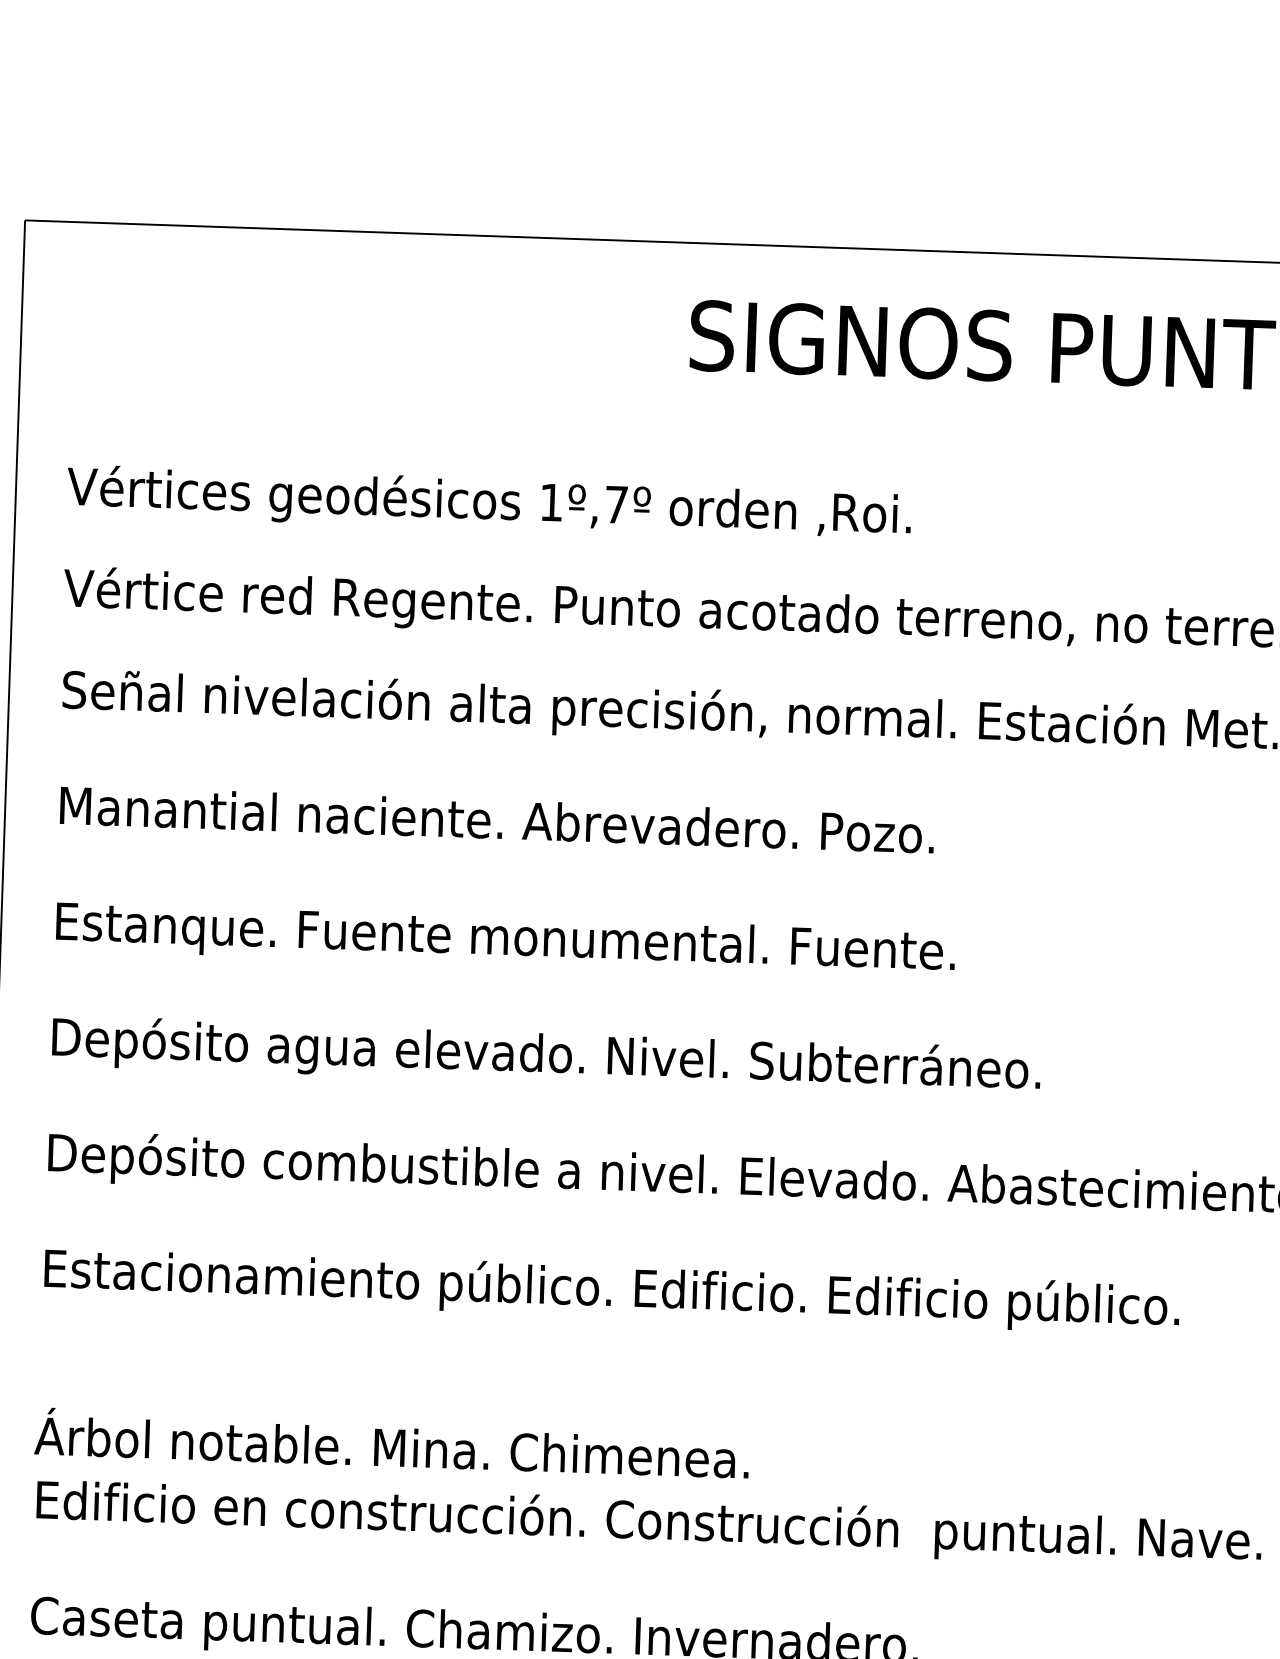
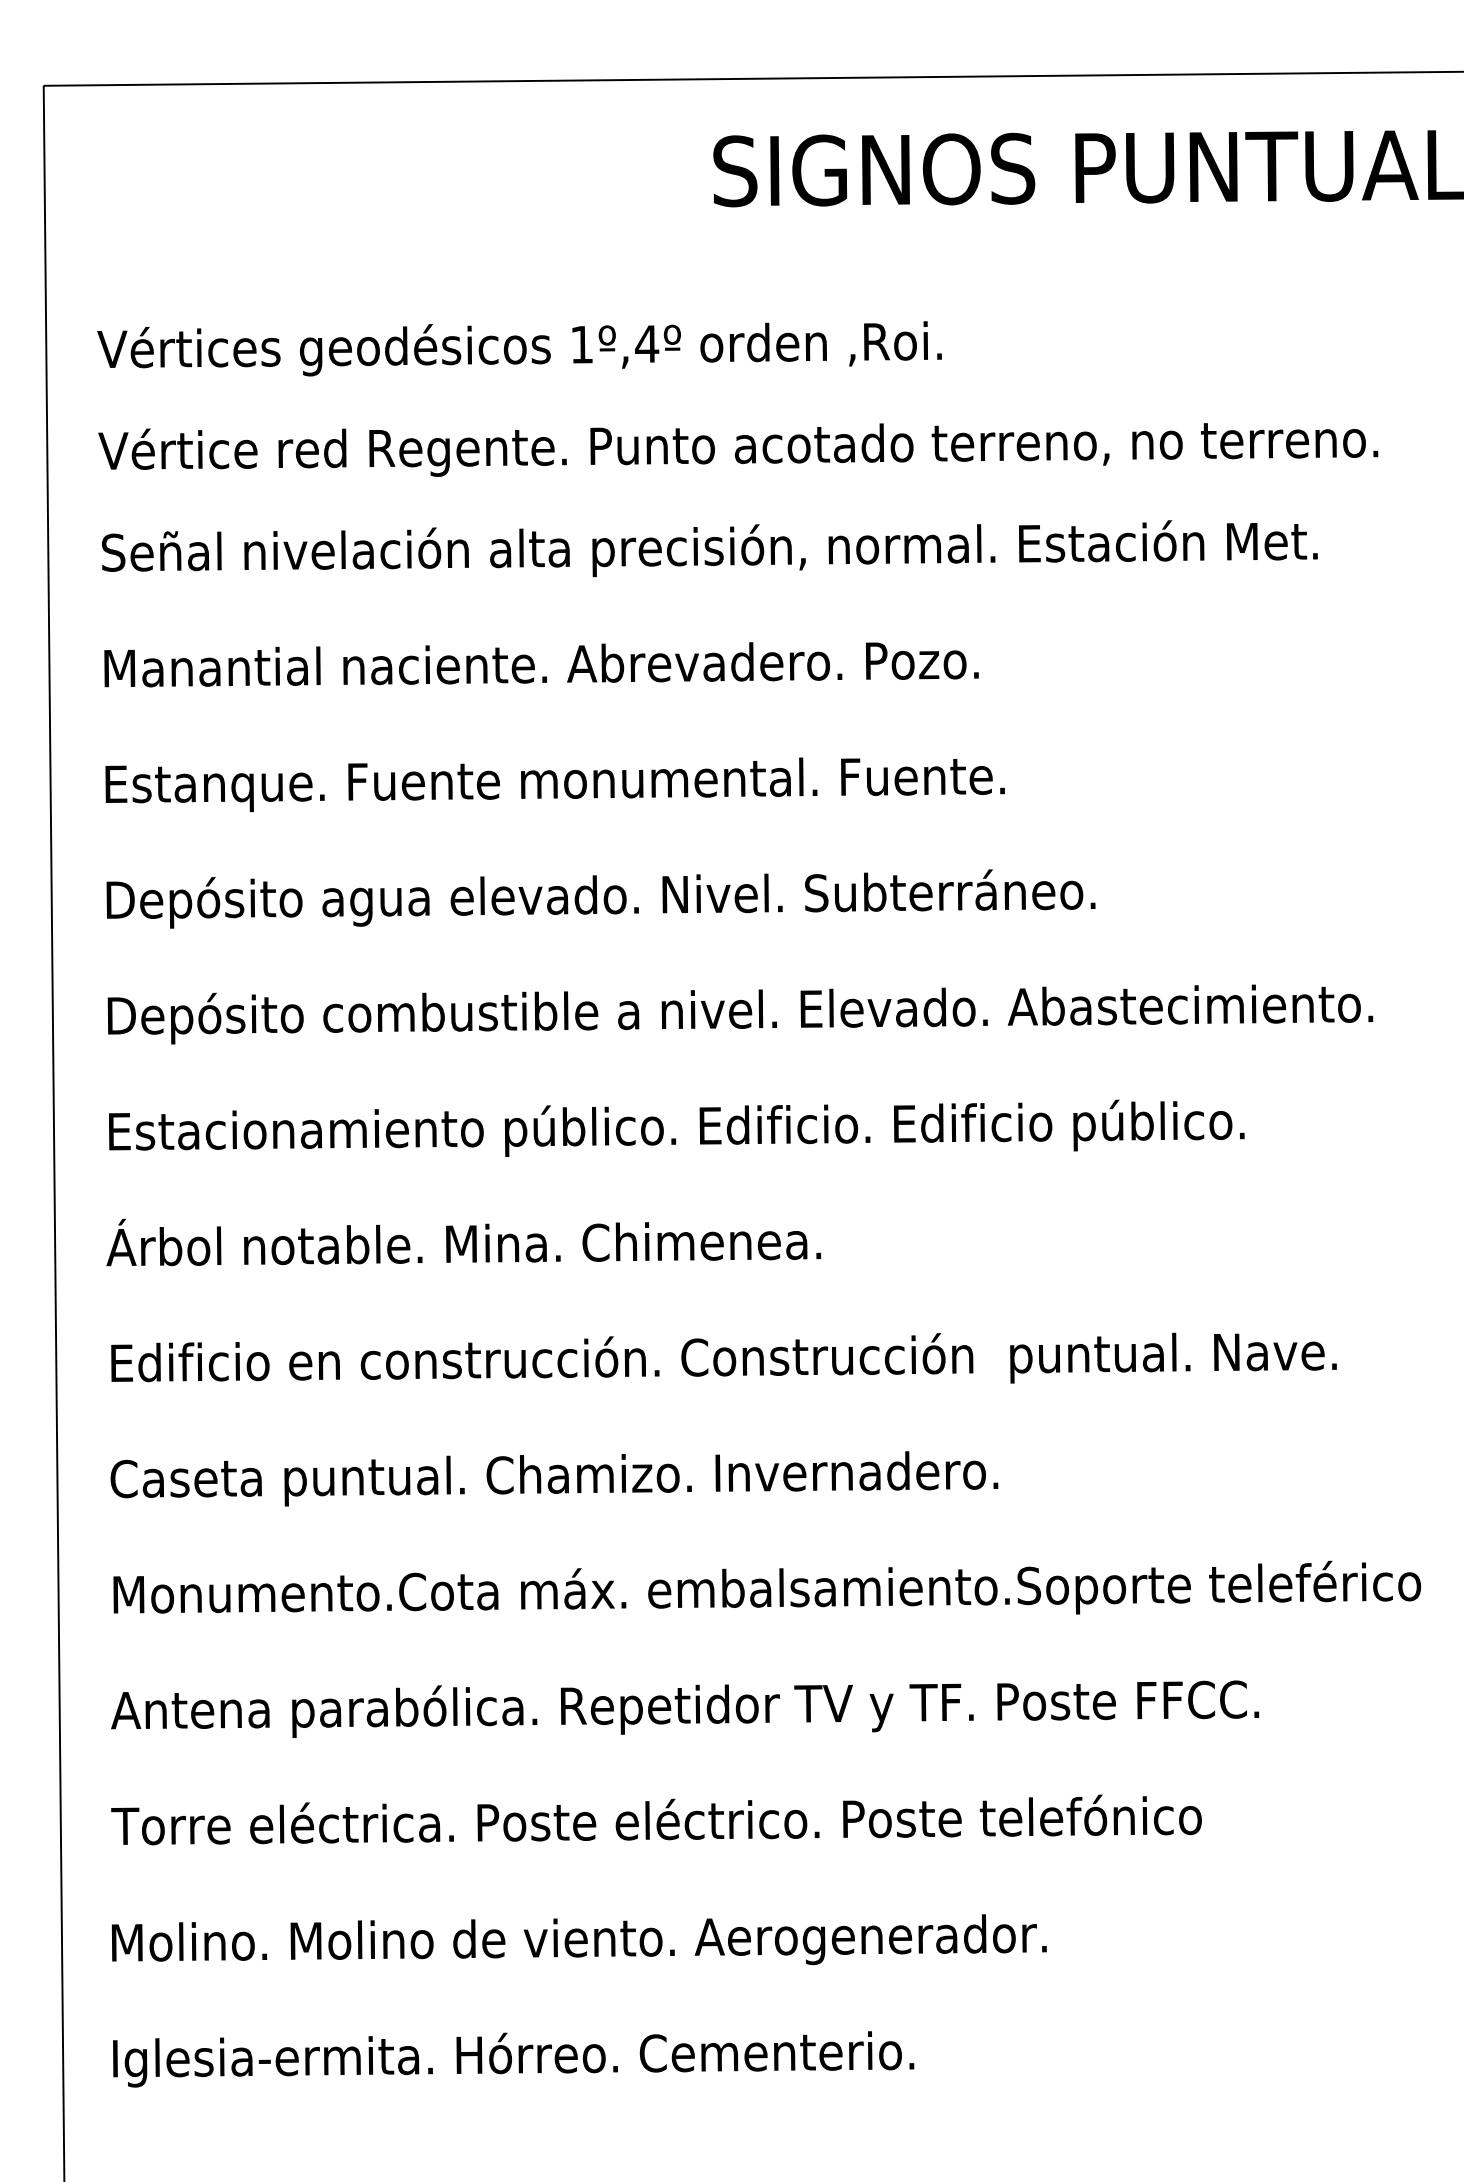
text: (617, 504) -> (647, 343), 1º,7º -> 1º,4º
text: (391, 1446) -> (463, 1242), moved

